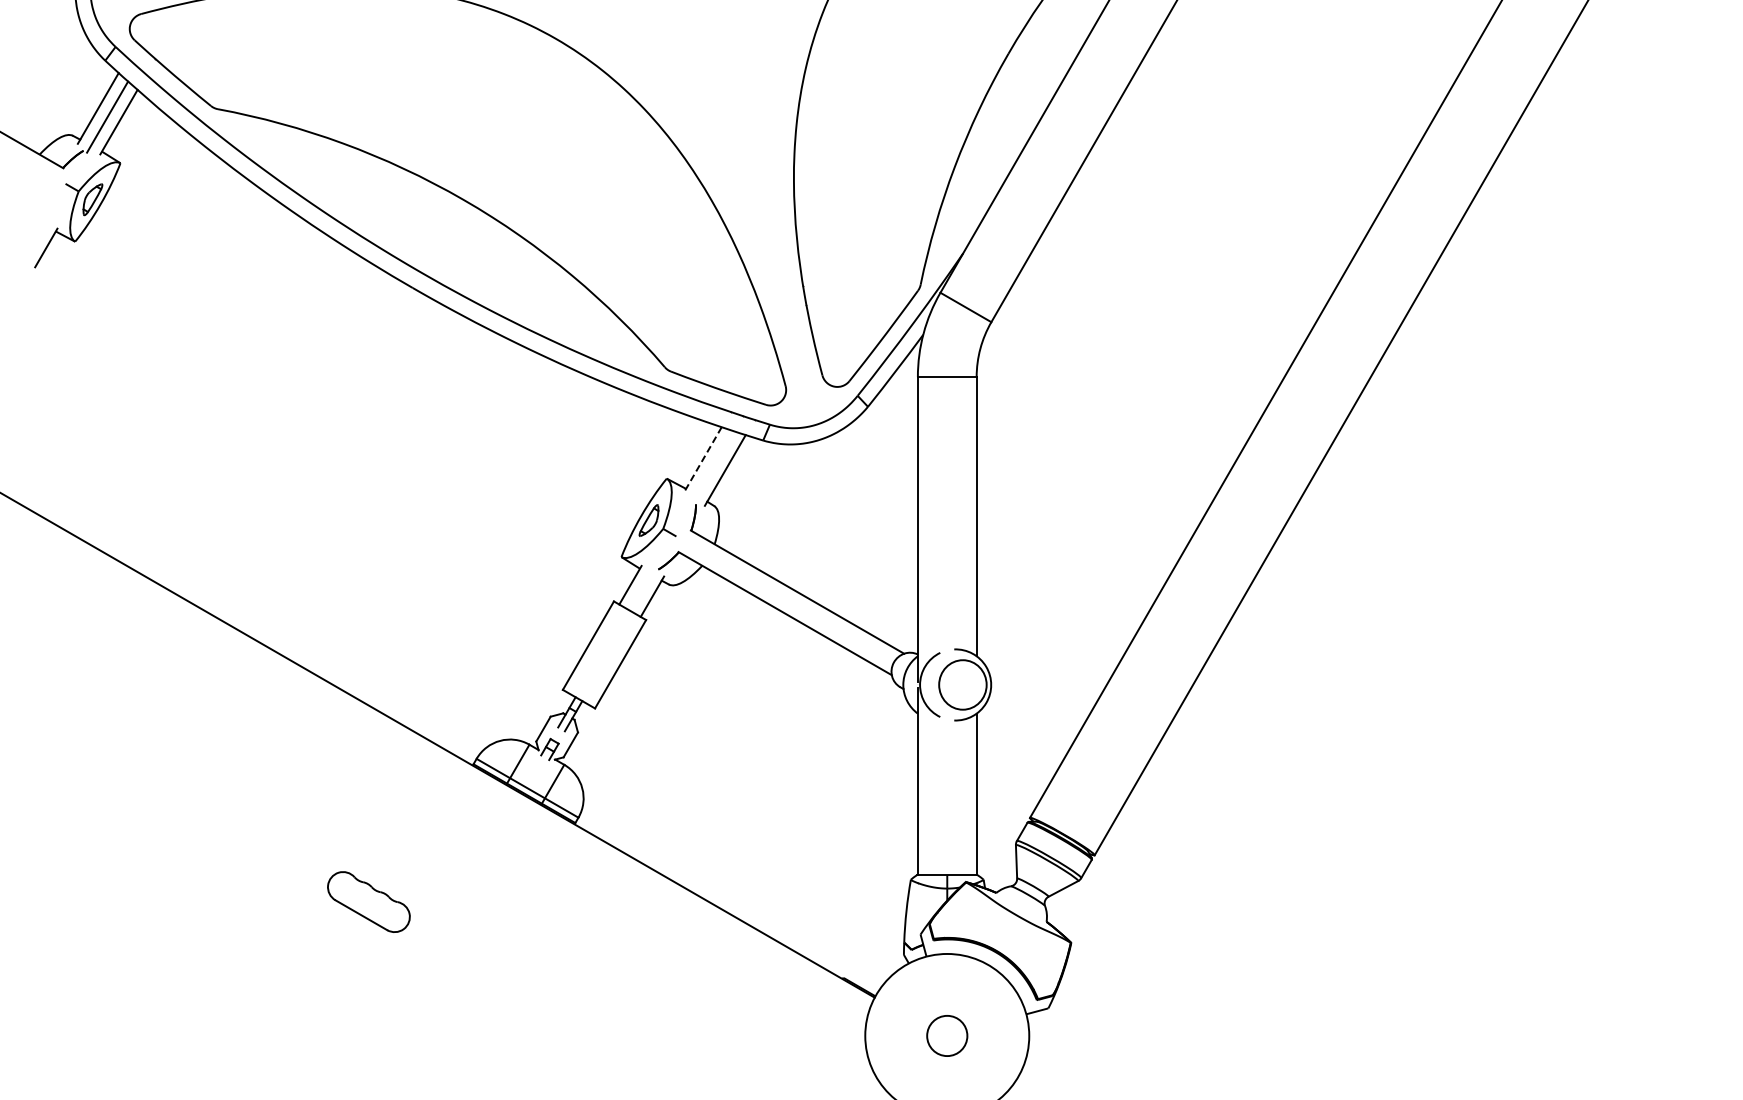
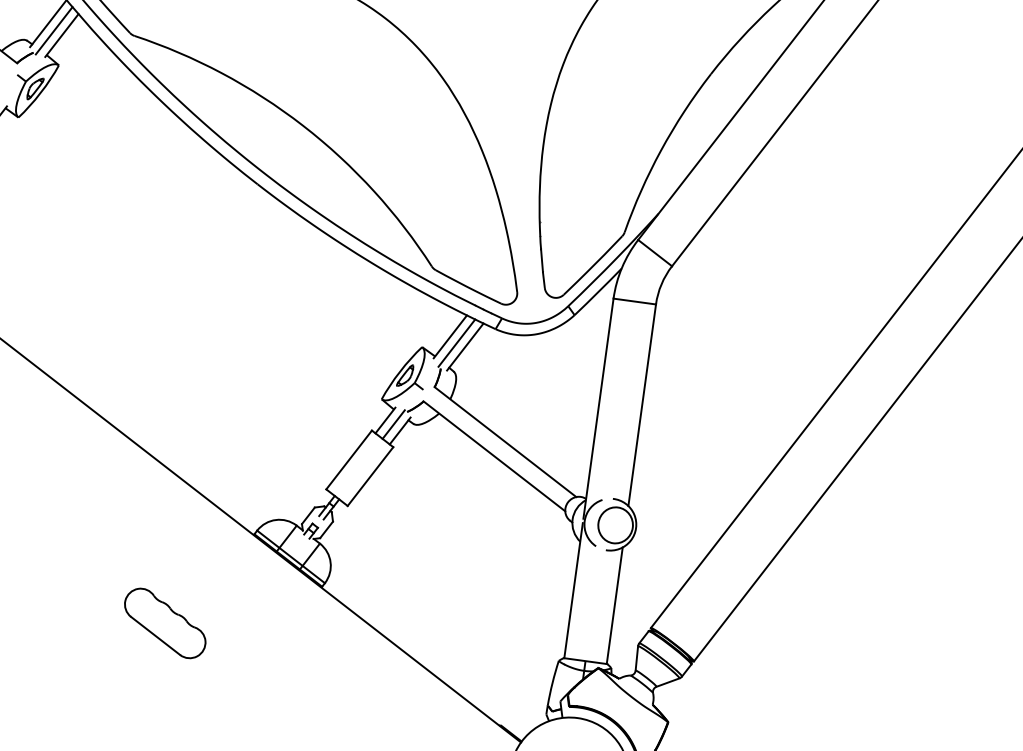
line: (702, 459) -> (449, 336), dashed -> solid
line: (712, 466) -> (456, 342), added
line: (642, 588) -> (393, 424), added
part: (368, 901) -> (165, 622), size x1.43

